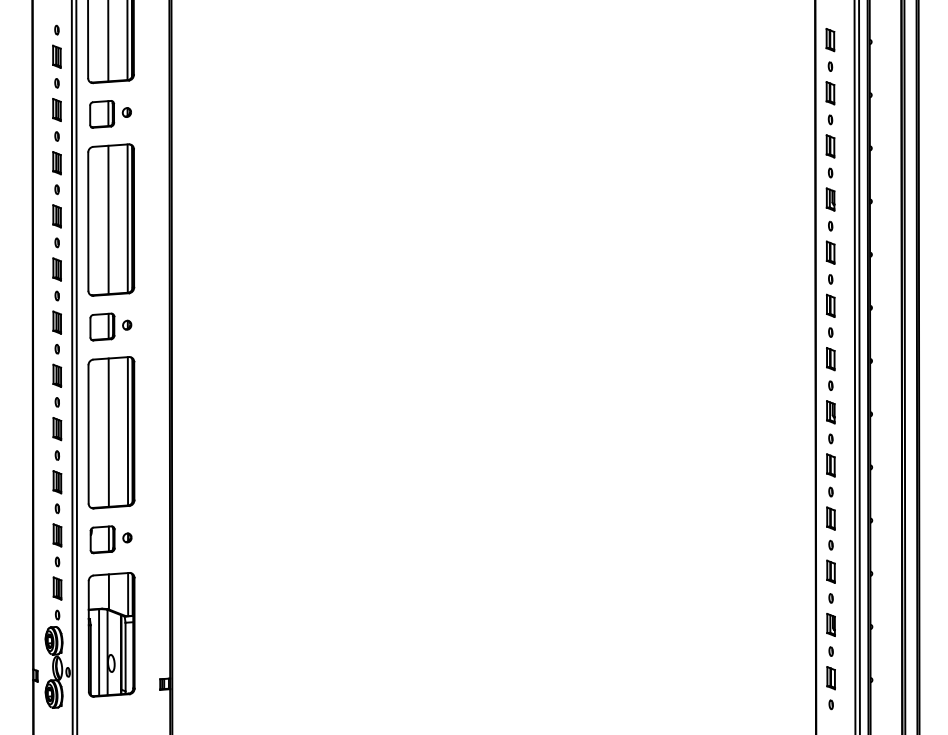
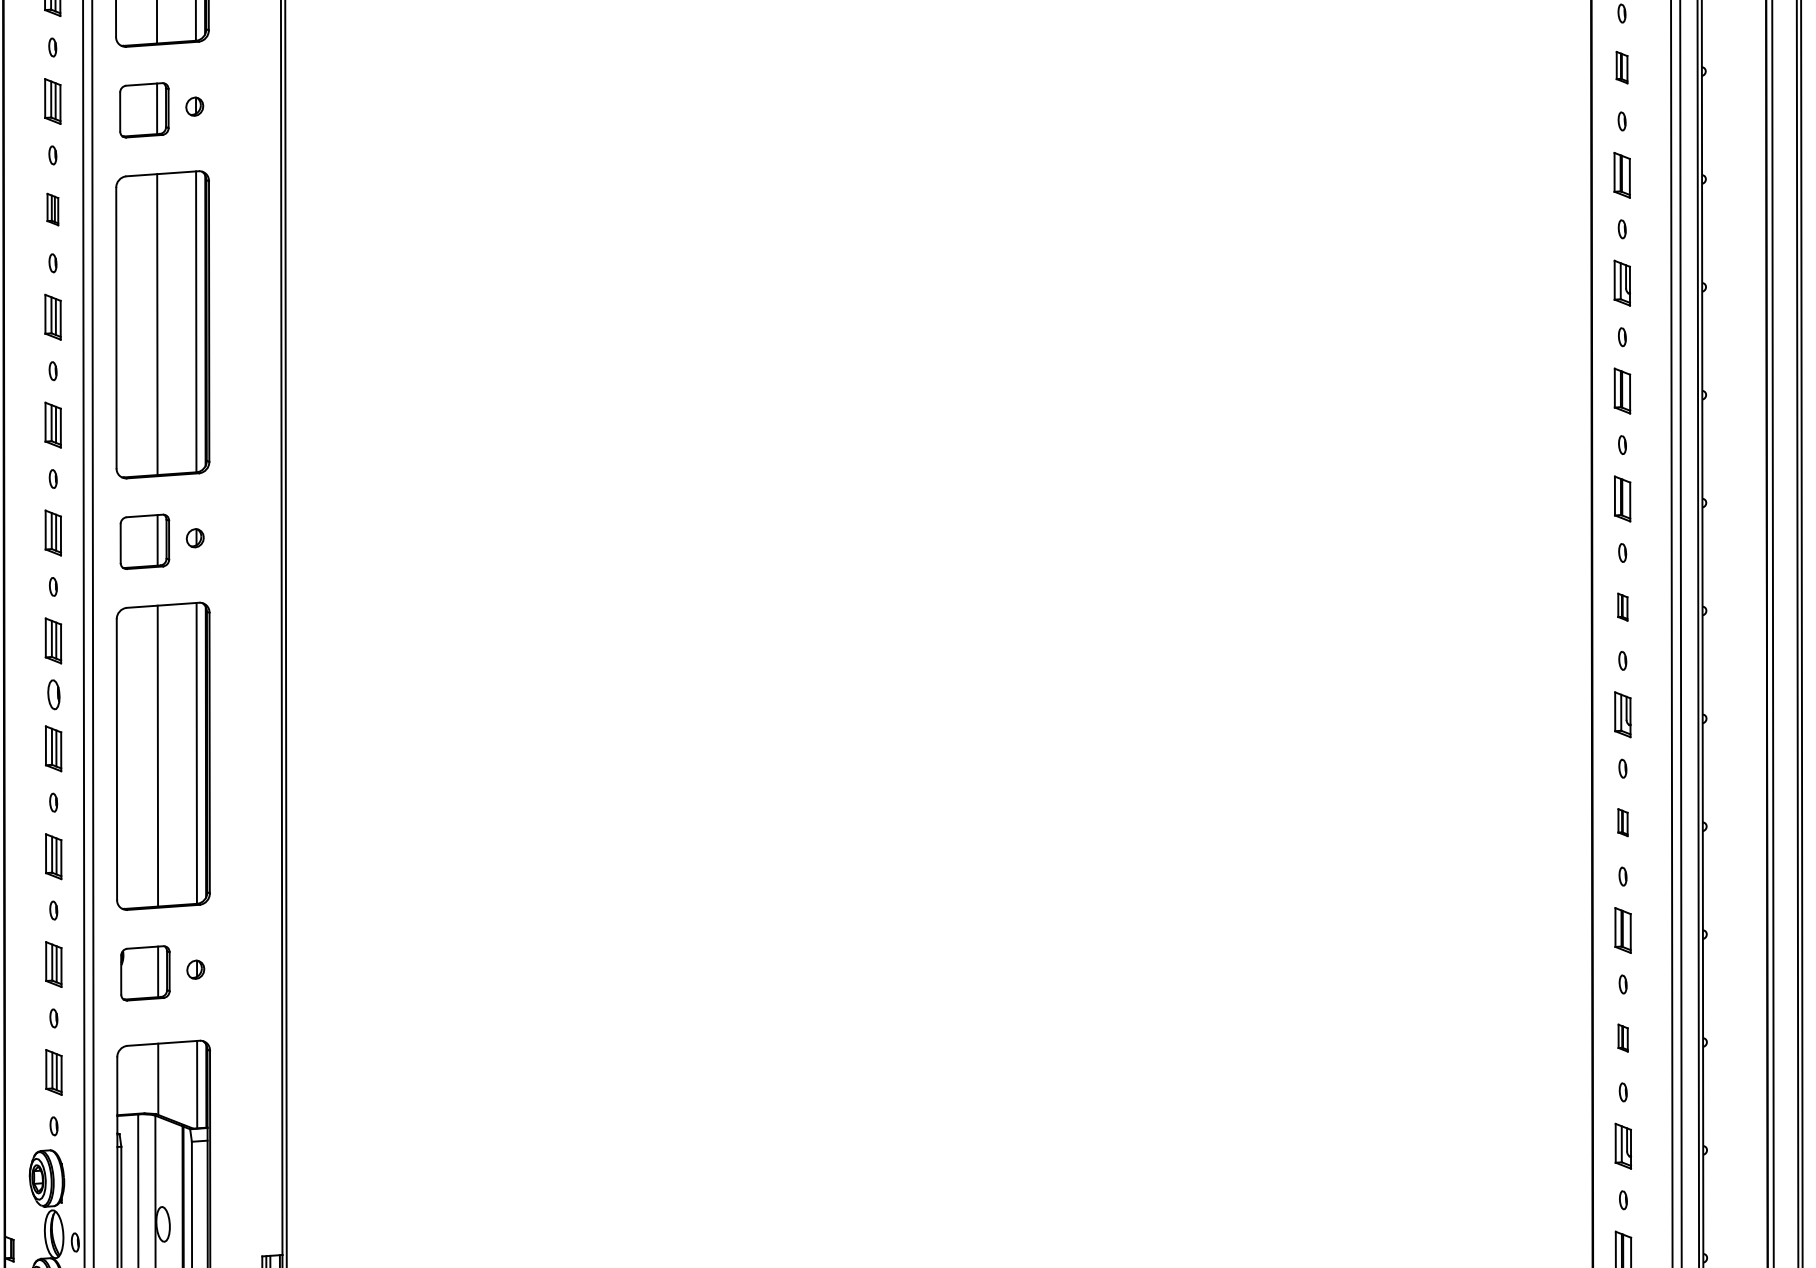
part: (830, 93) -> (1622, 68), size x0.7
part: (56, 163) -> (51, 210), size x0.7
part: (830, 359) -> (1622, 607), size x0.6
part: (56, 402) -> (51, 694), size x1.6
part: (830, 465) -> (1622, 822), size x0.6
part: (830, 571) -> (1622, 1037), size x0.6

